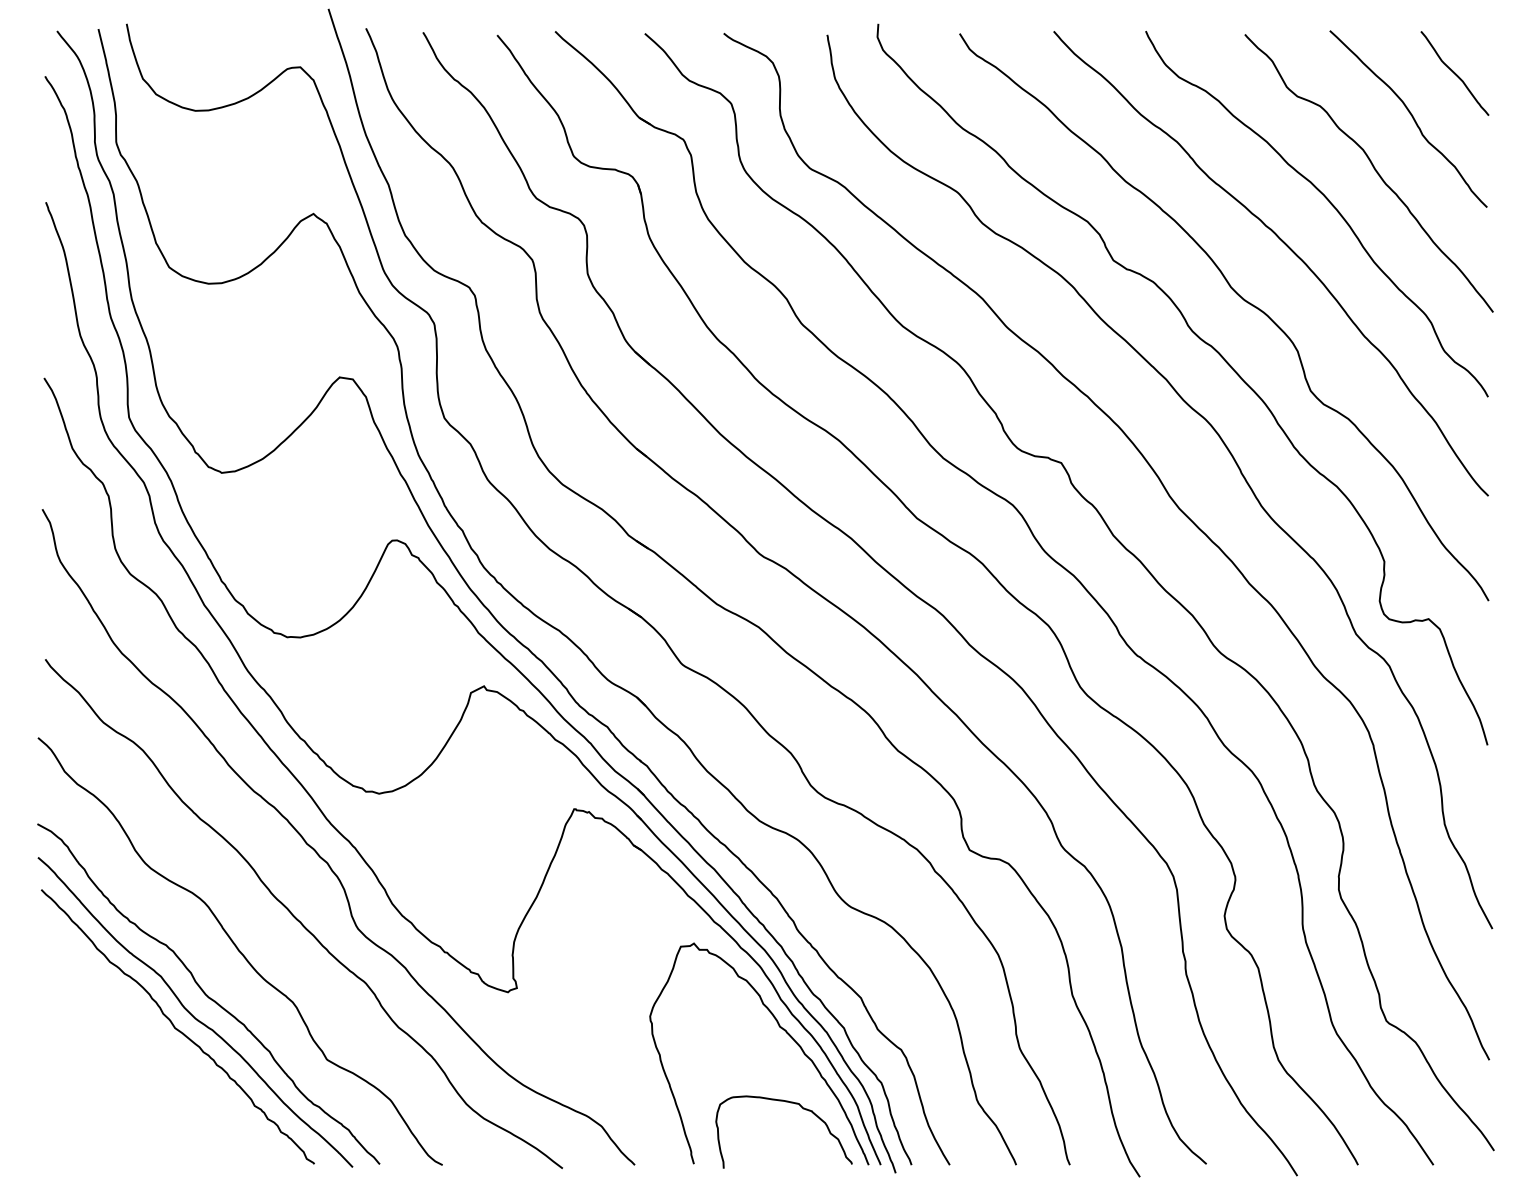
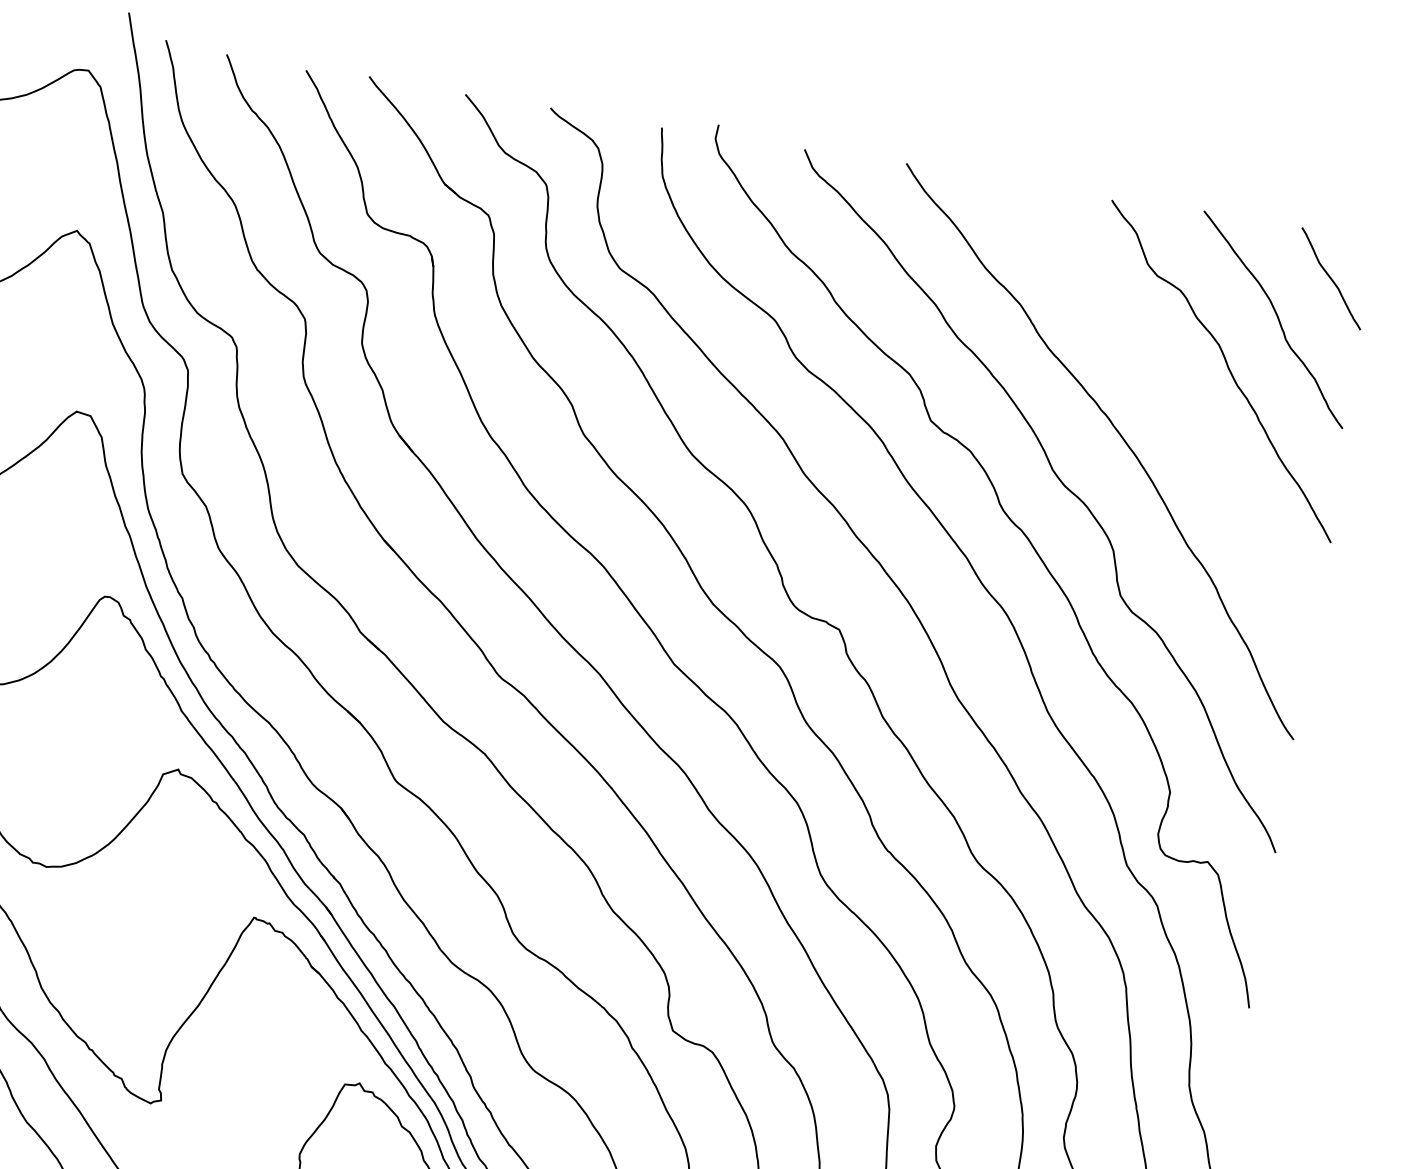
curve: (1329, 203) -> (1173, 396), removed

